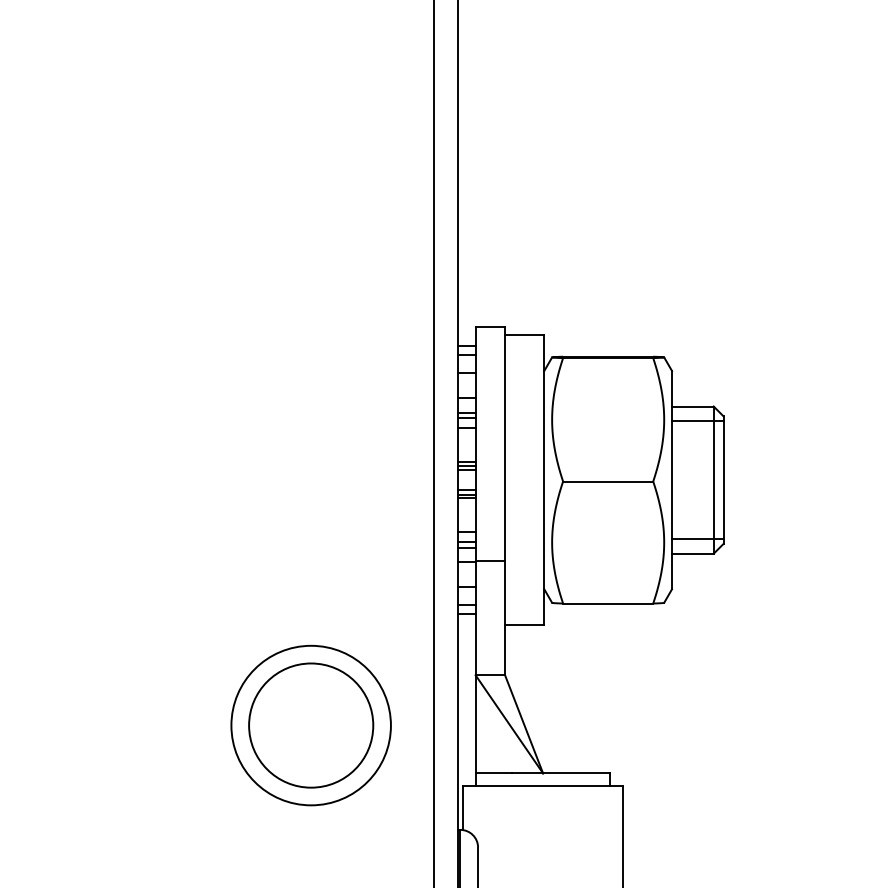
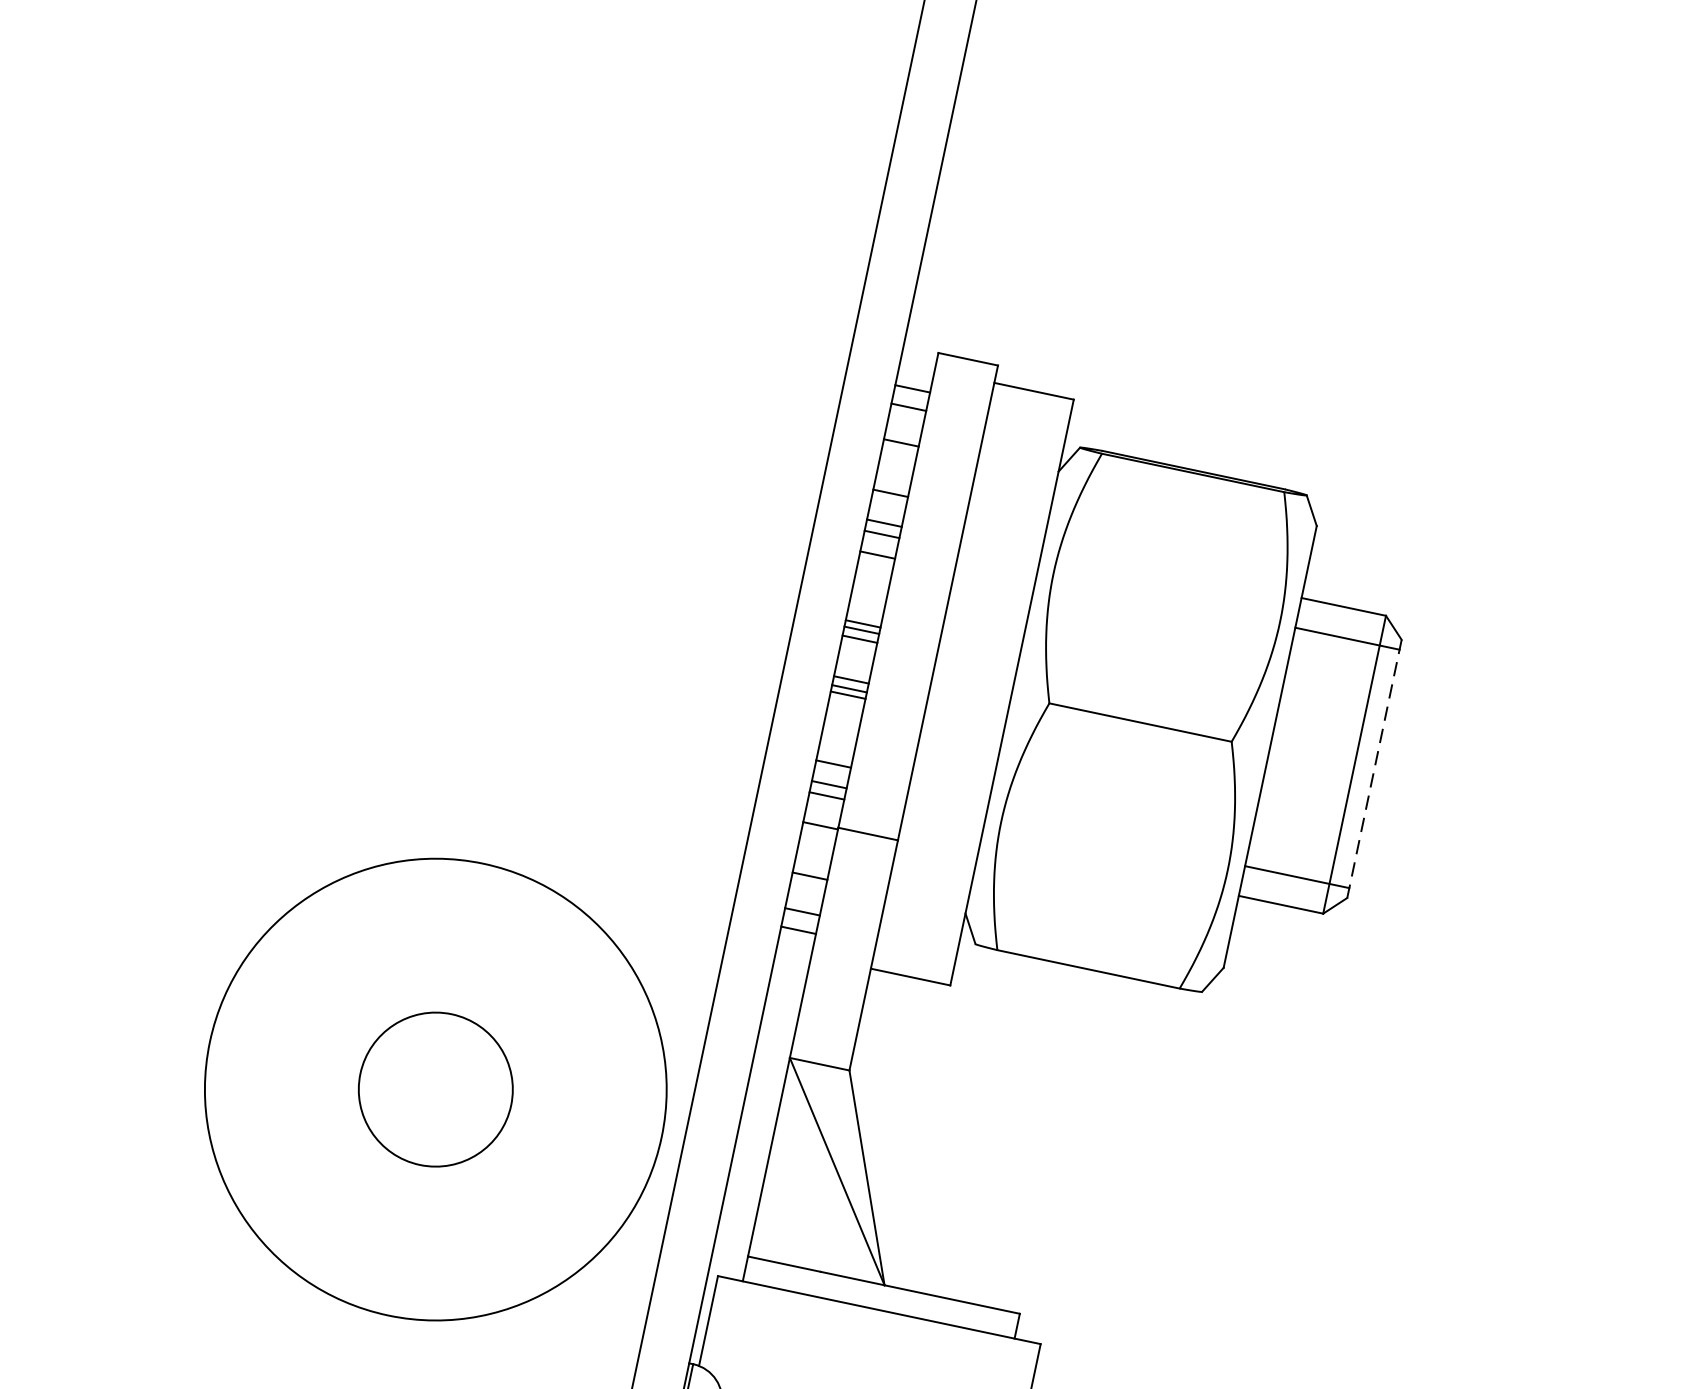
line: (723, 480) -> (1374, 769), solid -> dashed
circle: (310, 725) -> (434, 1089), size x1.4
circle: (311, 725) -> (436, 1089), size x0.6

